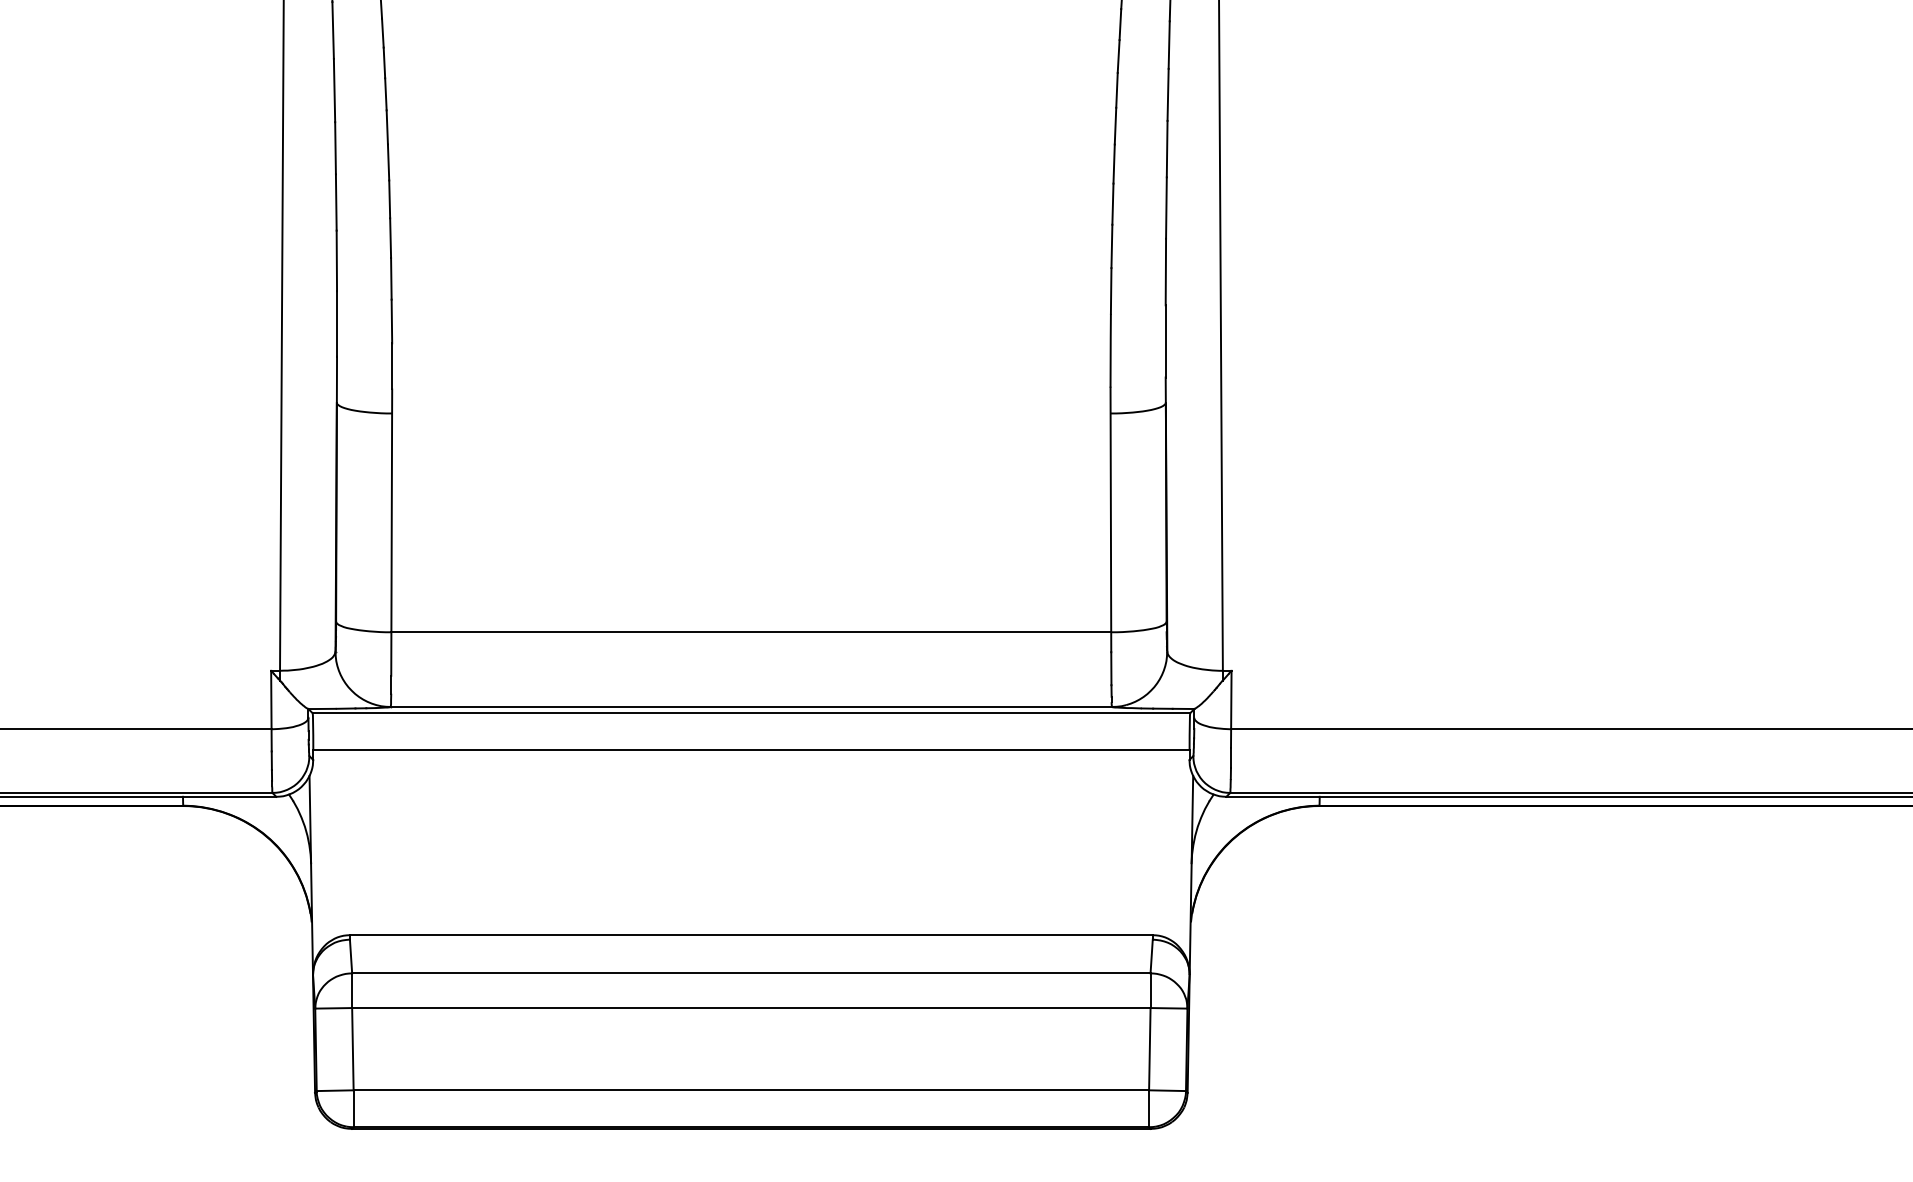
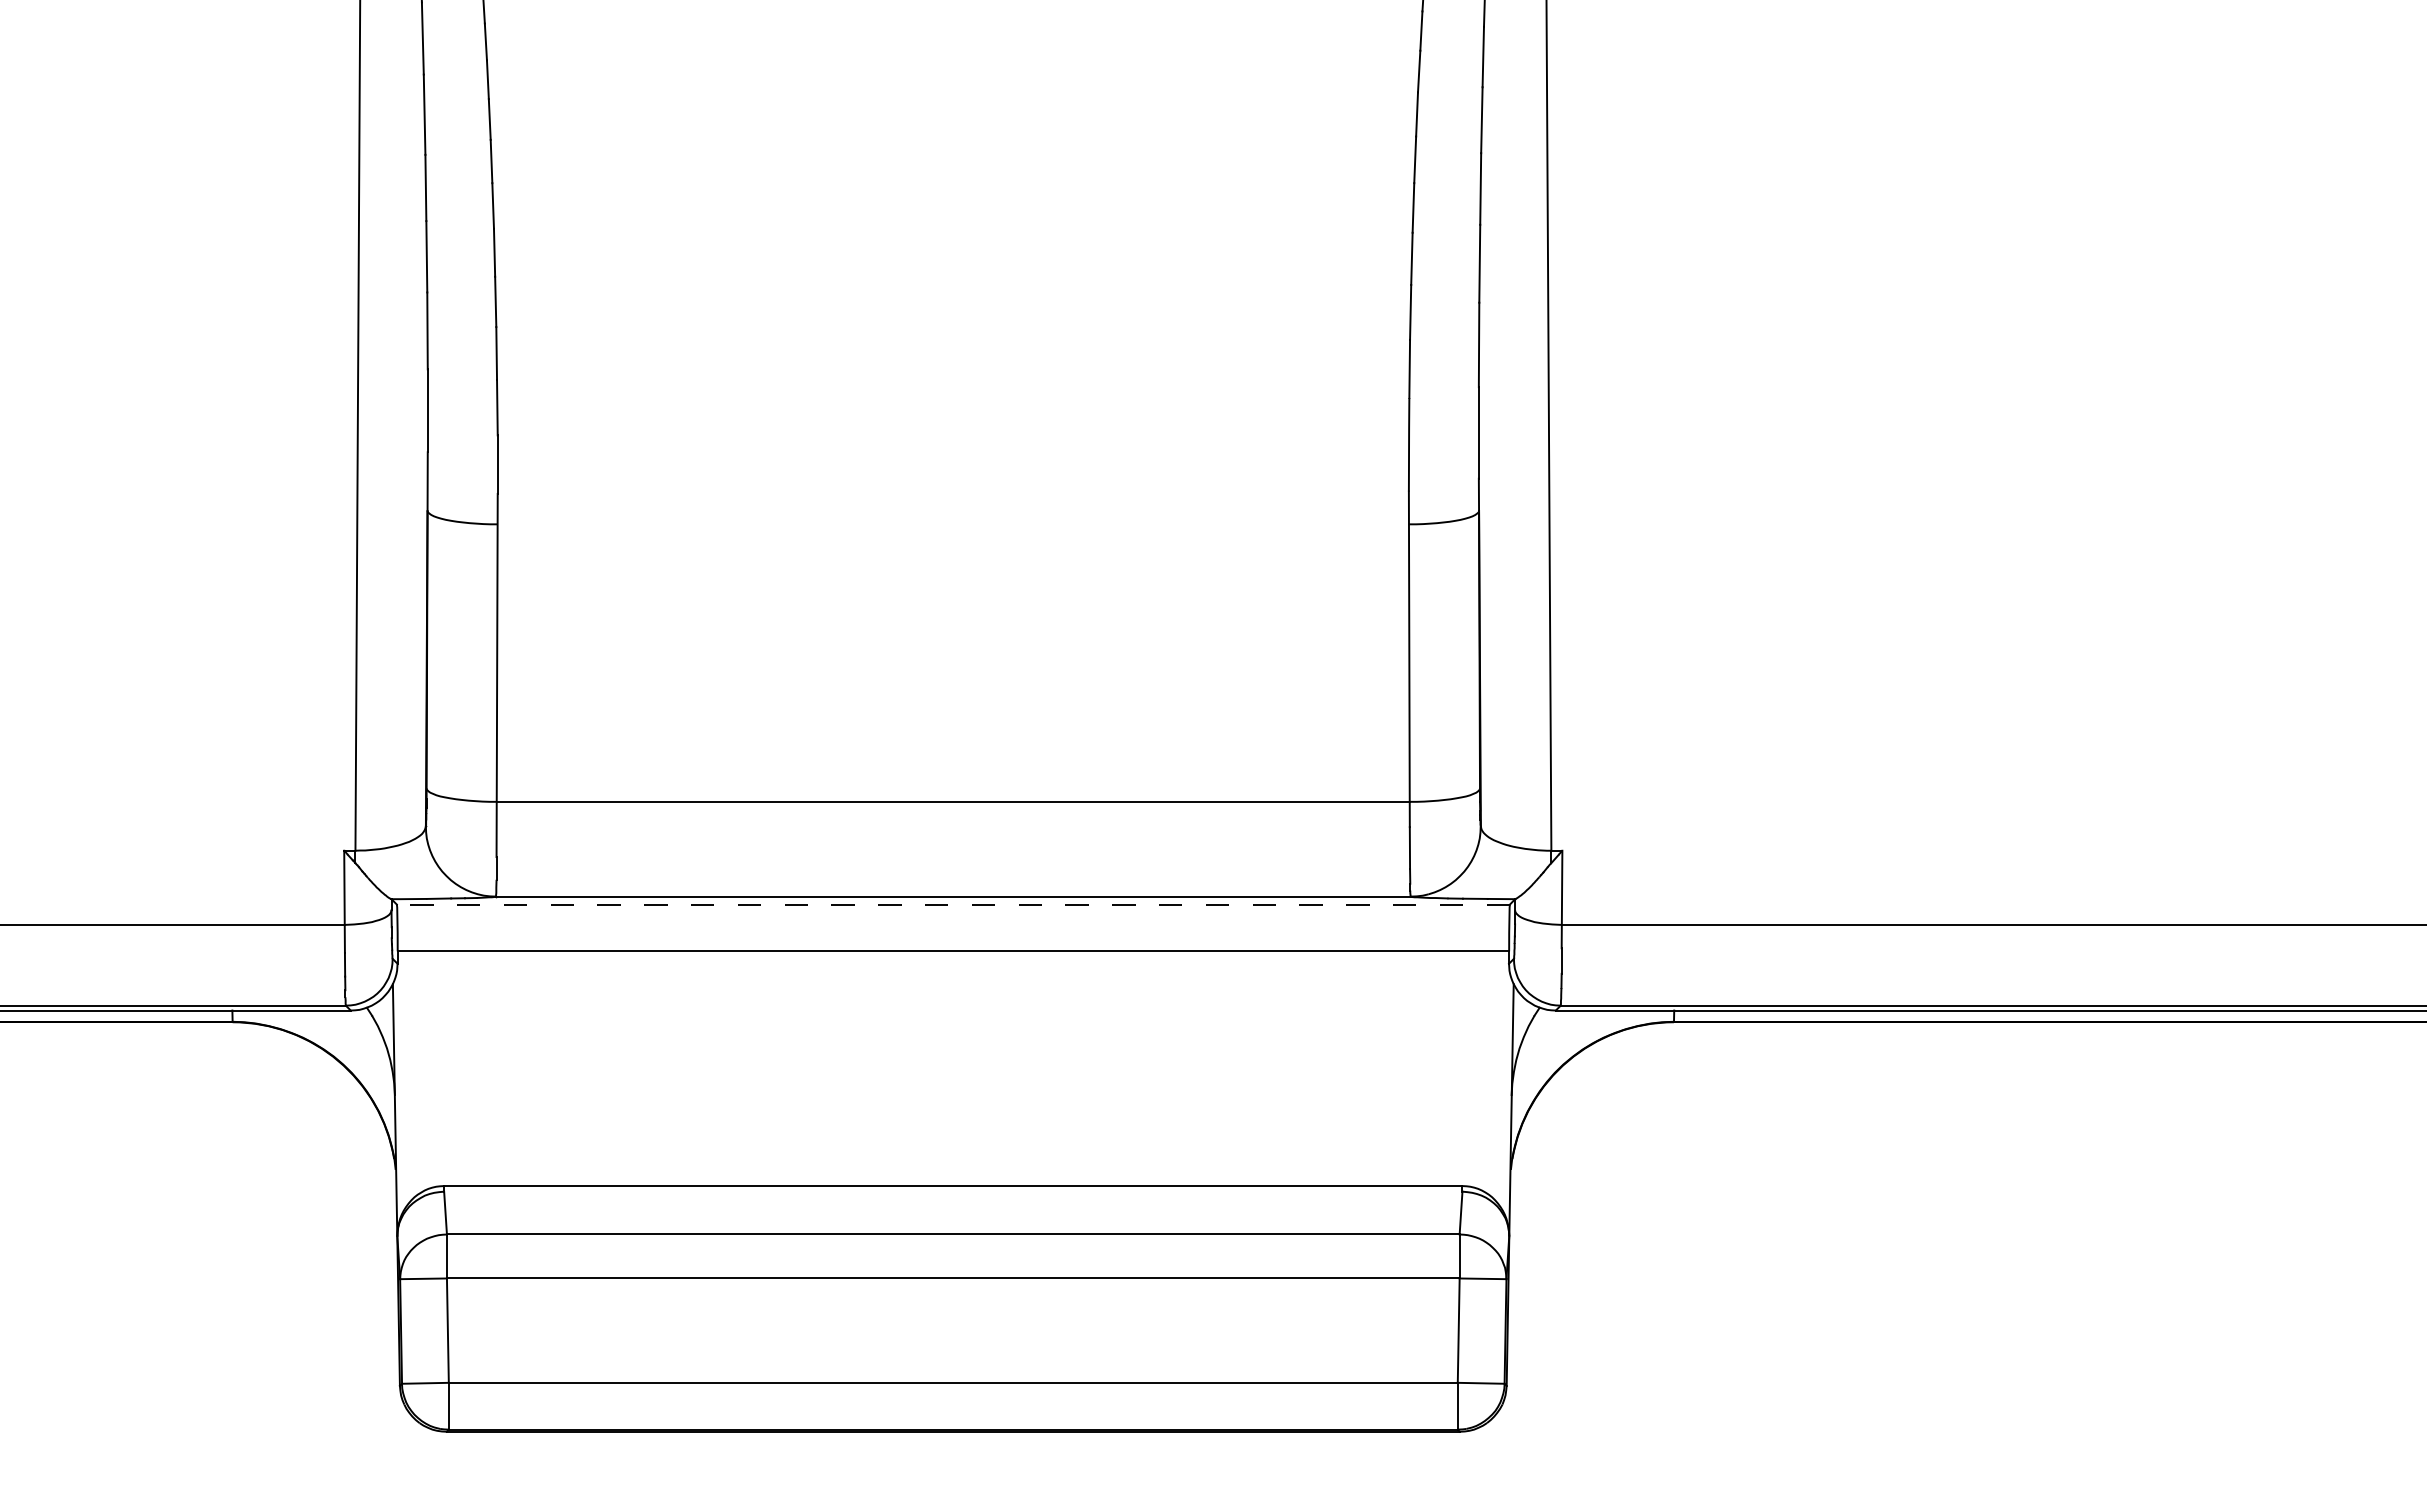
line: (751, 713) -> (953, 904), solid -> dashed

